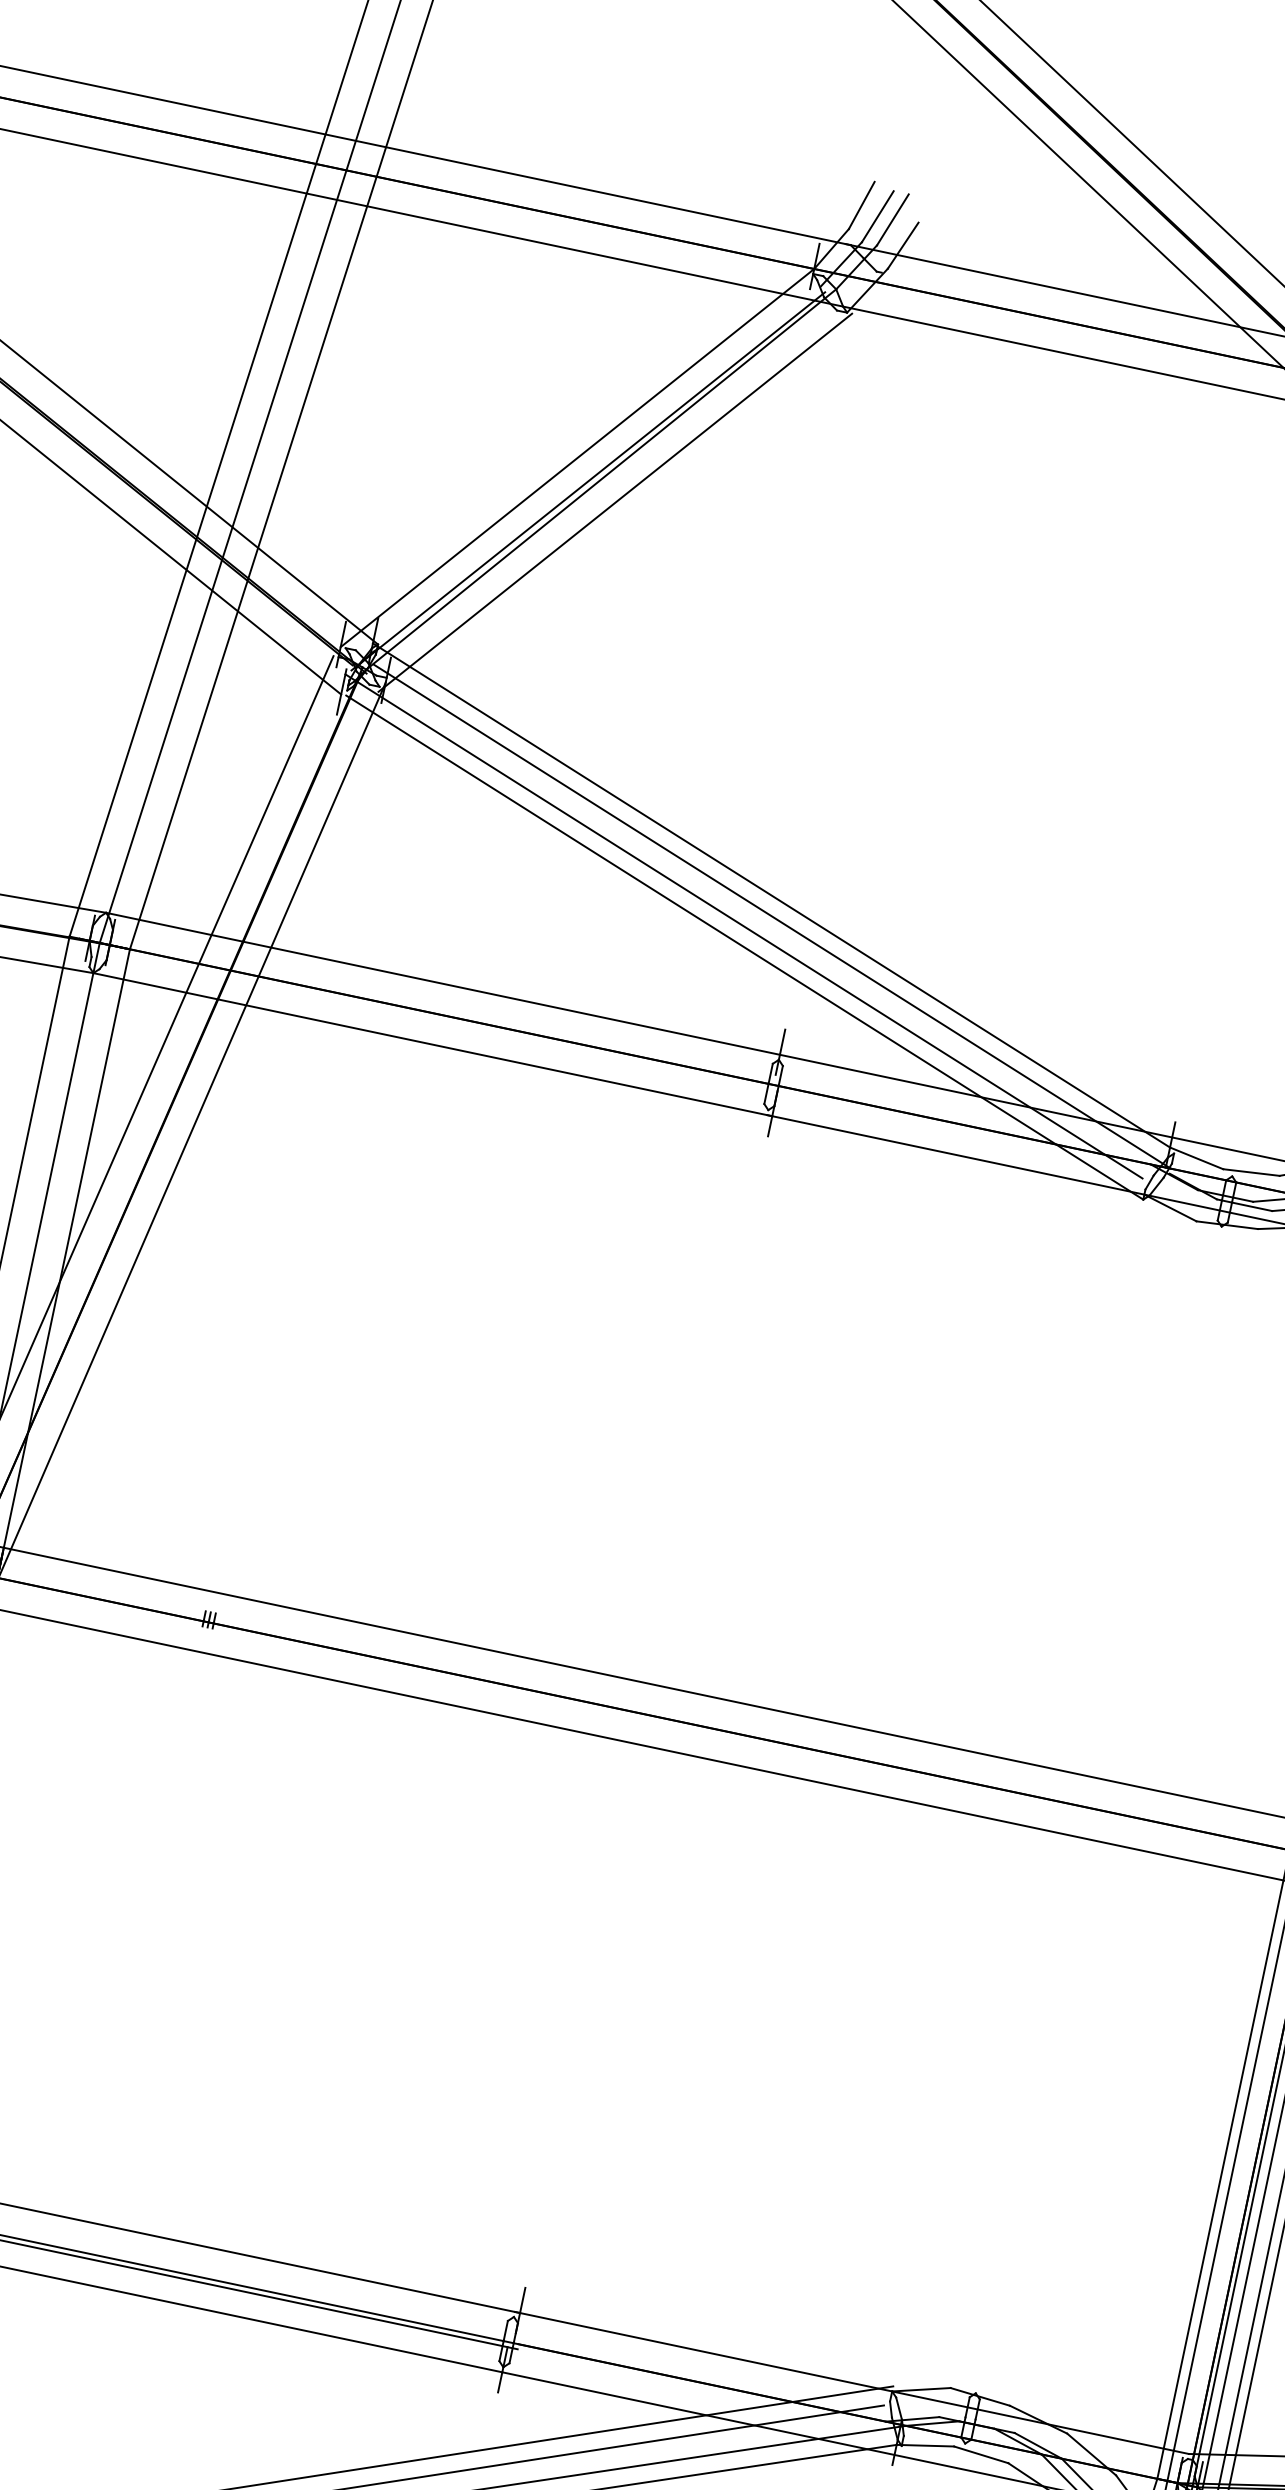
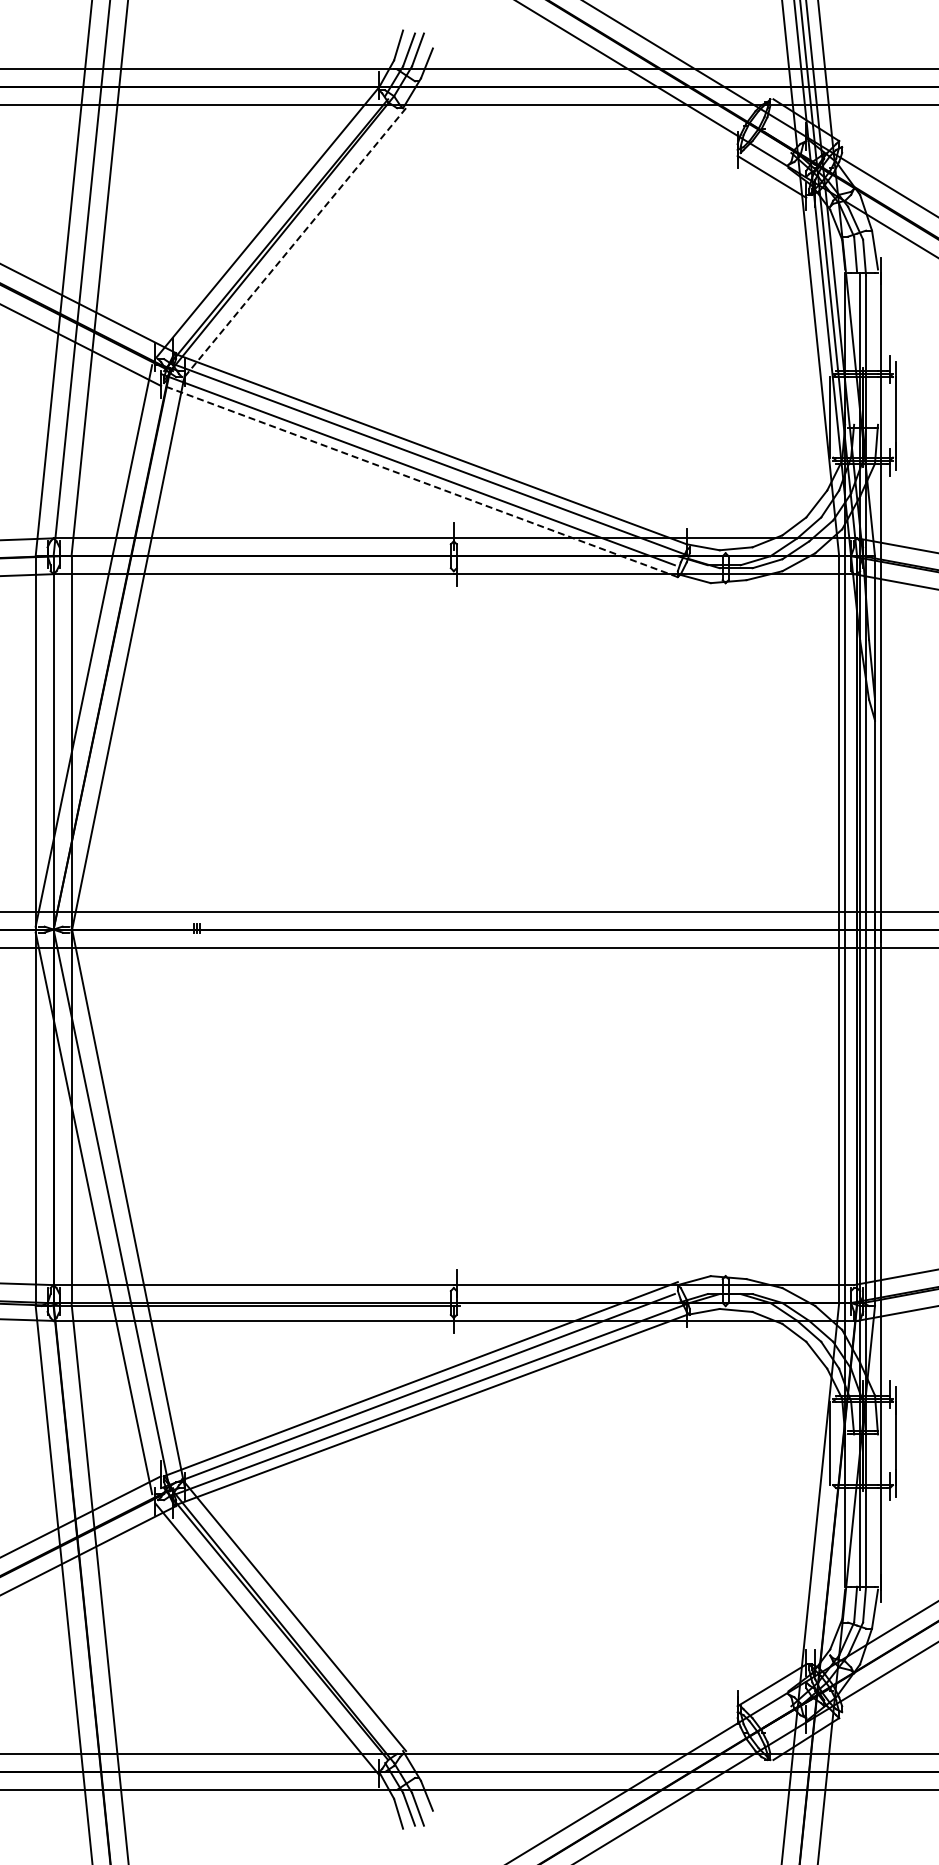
line: (614, 503) -> (293, 244), solid -> dashed
line: (743, 947) -> (420, 481), solid -> dashed

